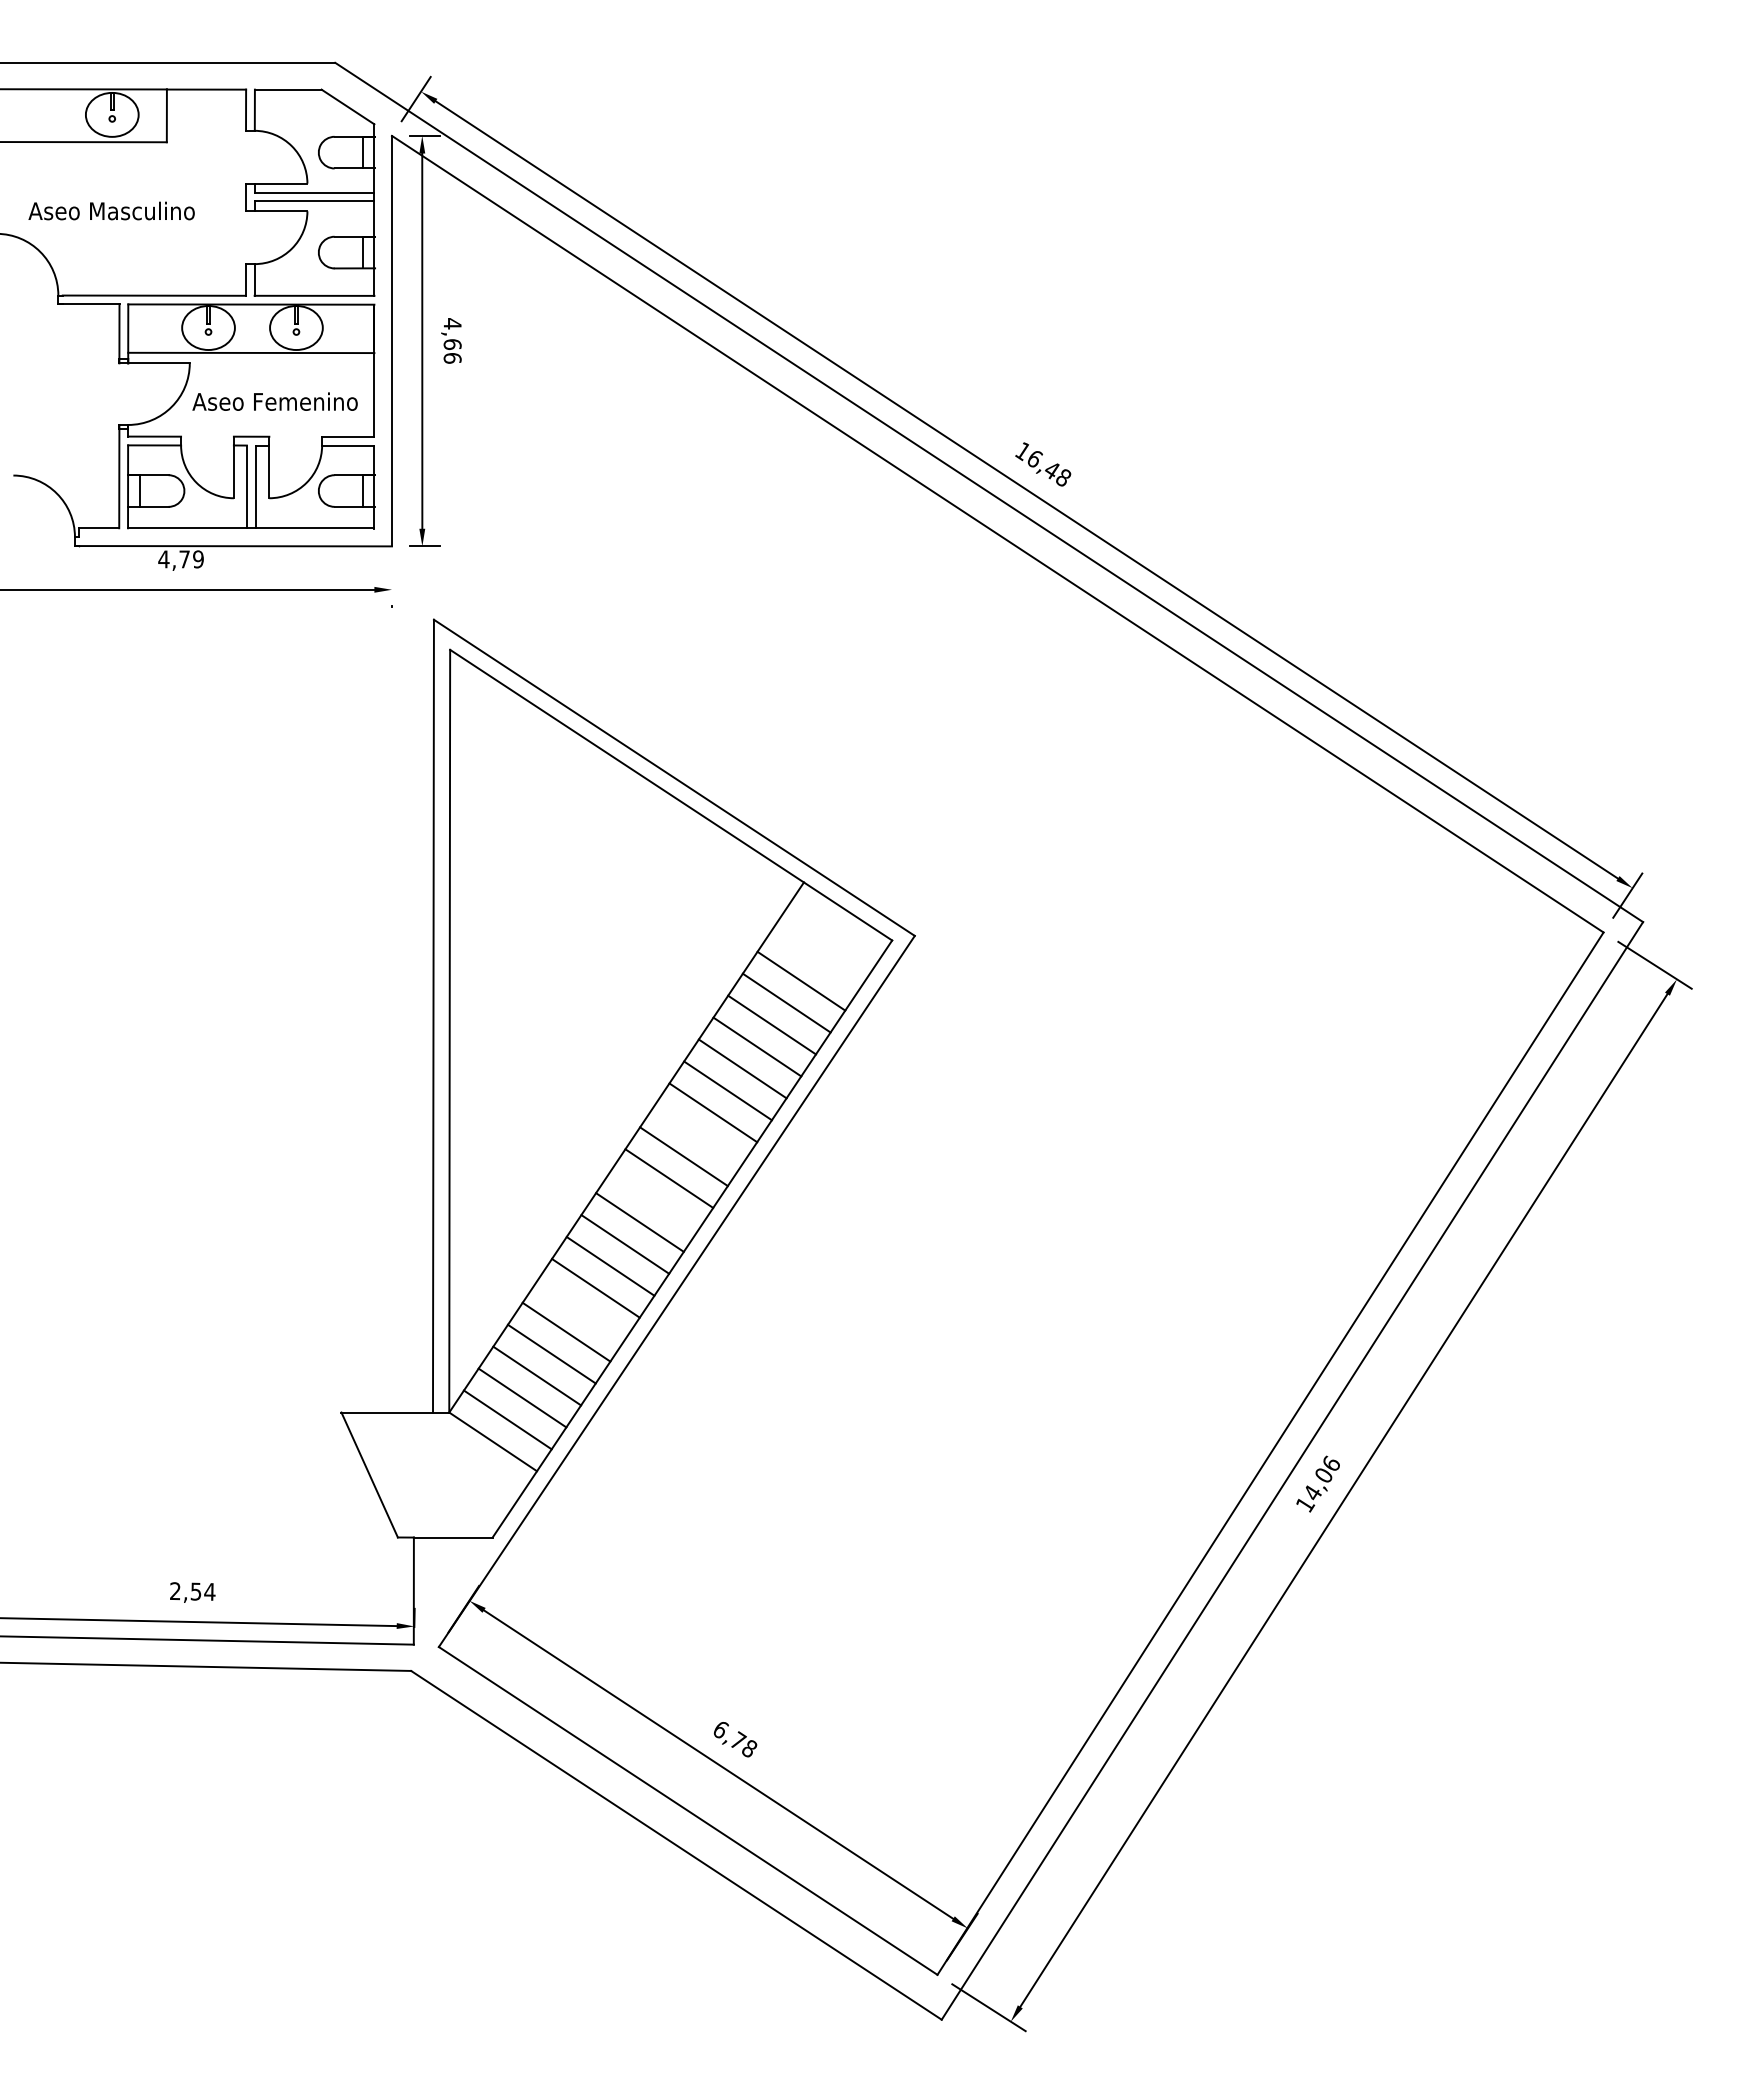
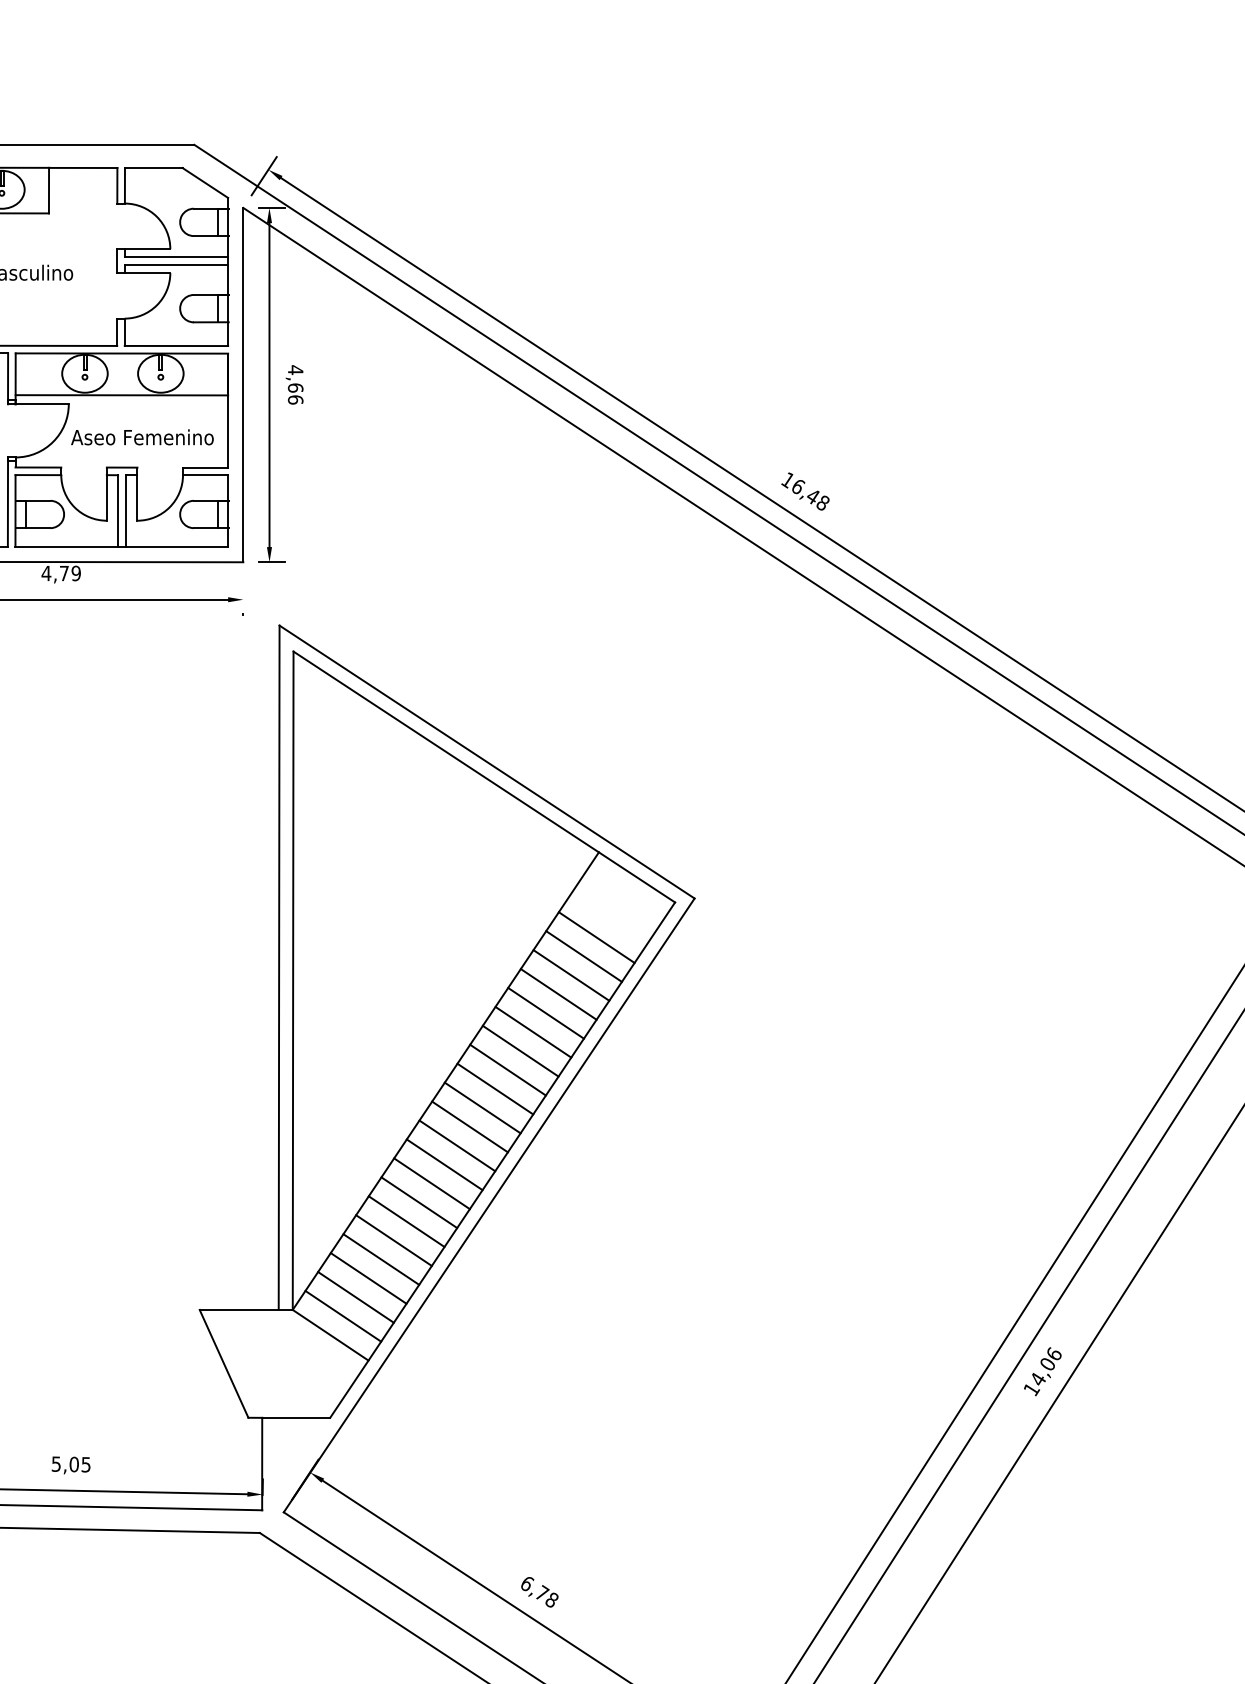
line: (698, 1134) -> (507, 1069), added
line: (654, 1200) -> (469, 1126), added
line: (581, 1309) -> (406, 1220), added
text: (192, 1591) -> (71, 1464), 2,54 -> 5,05

